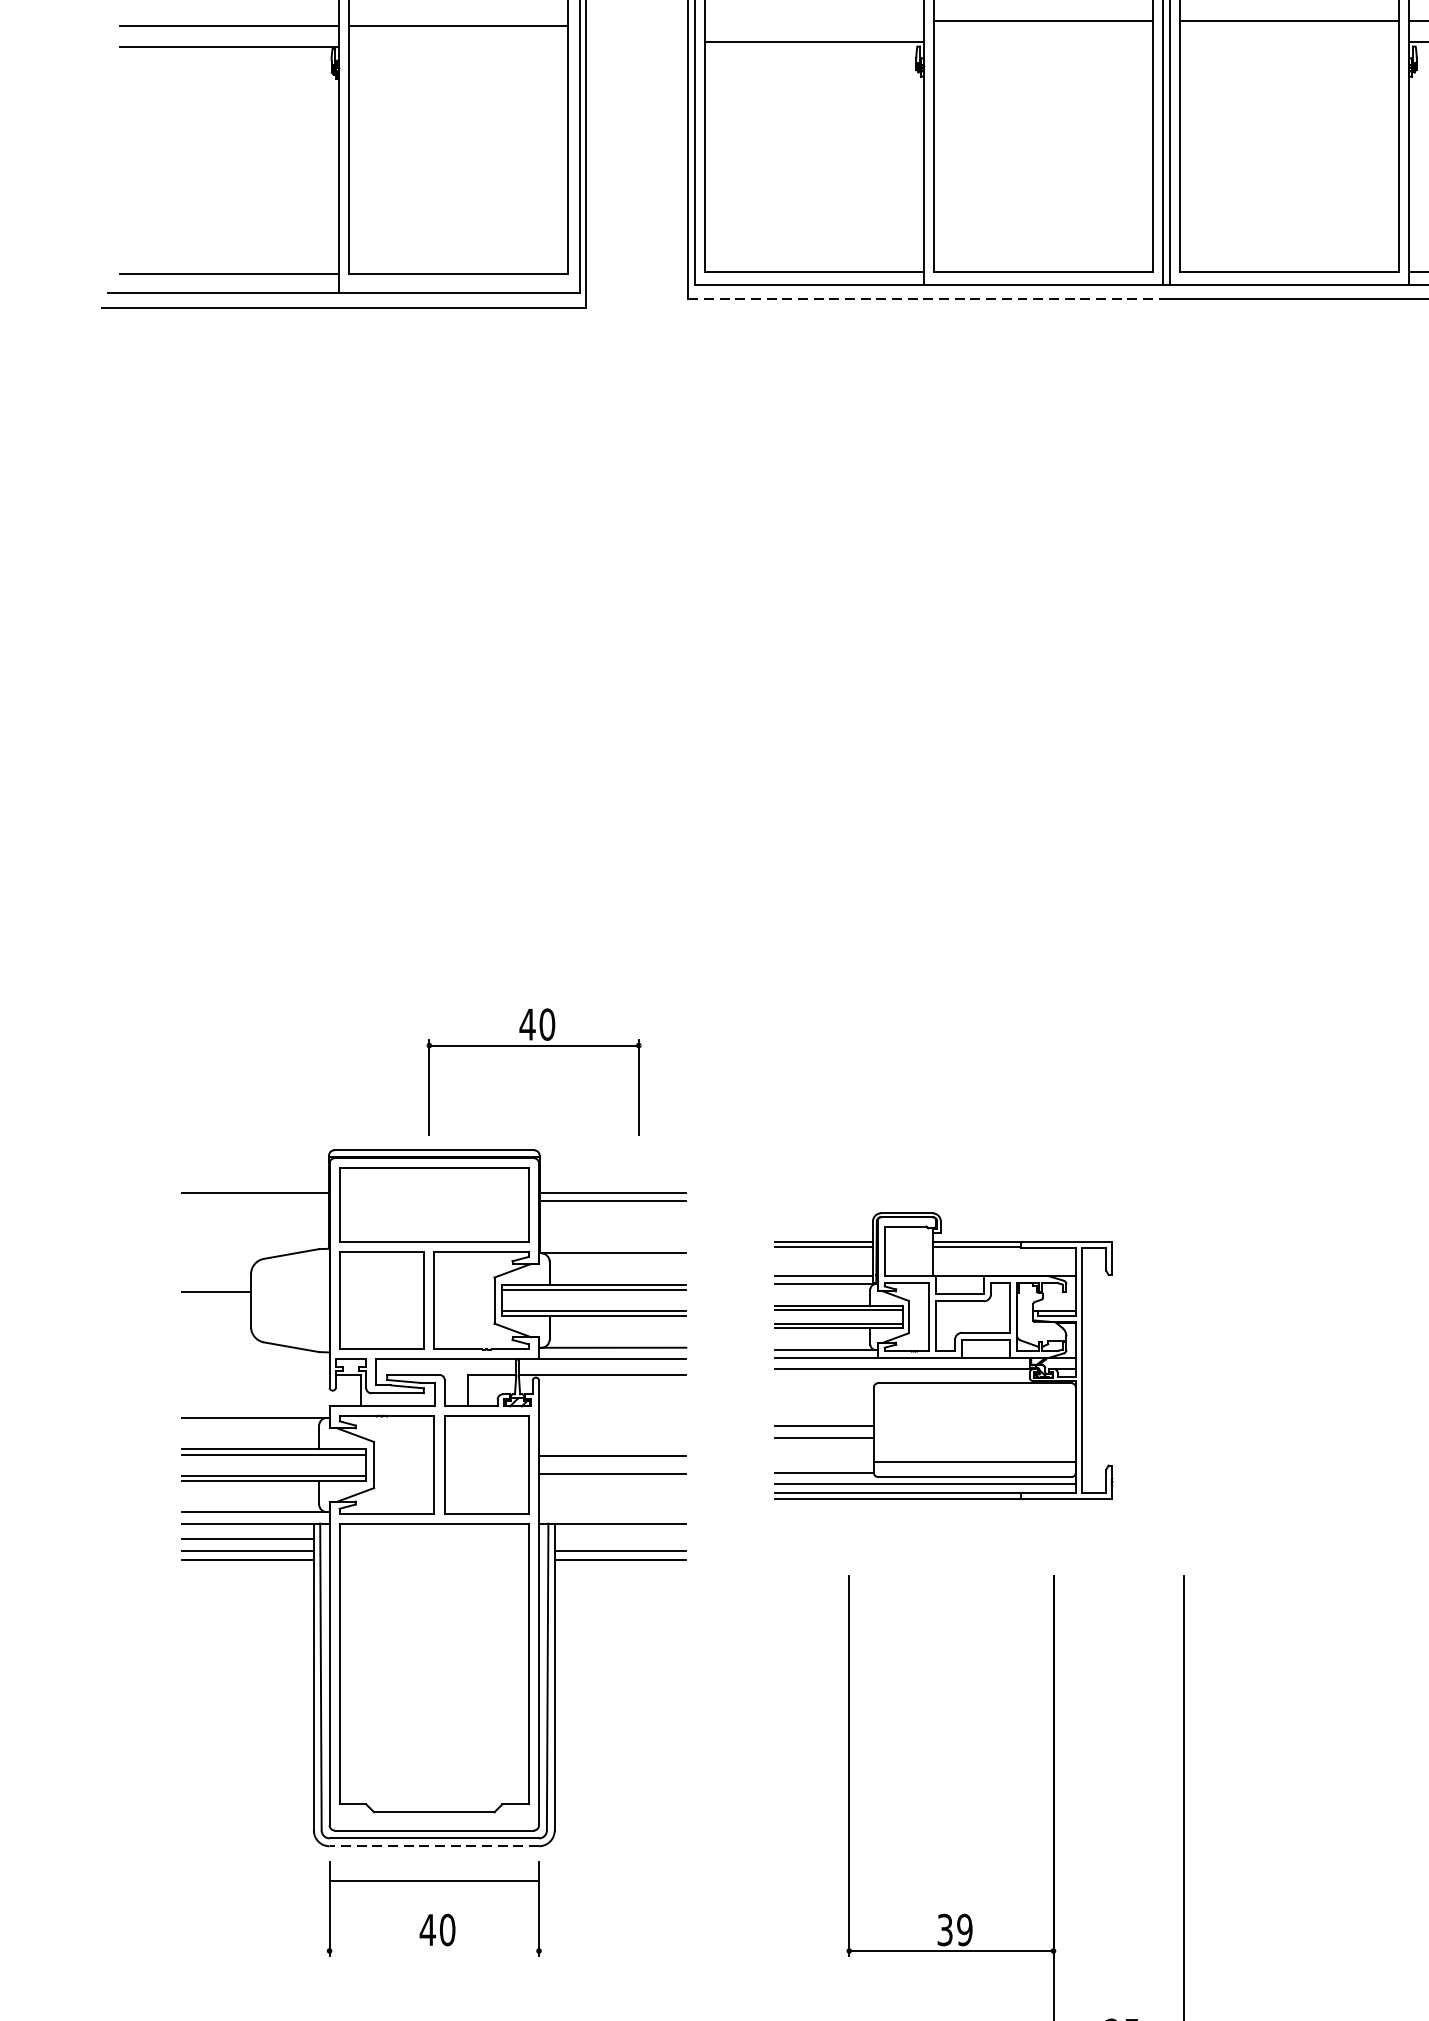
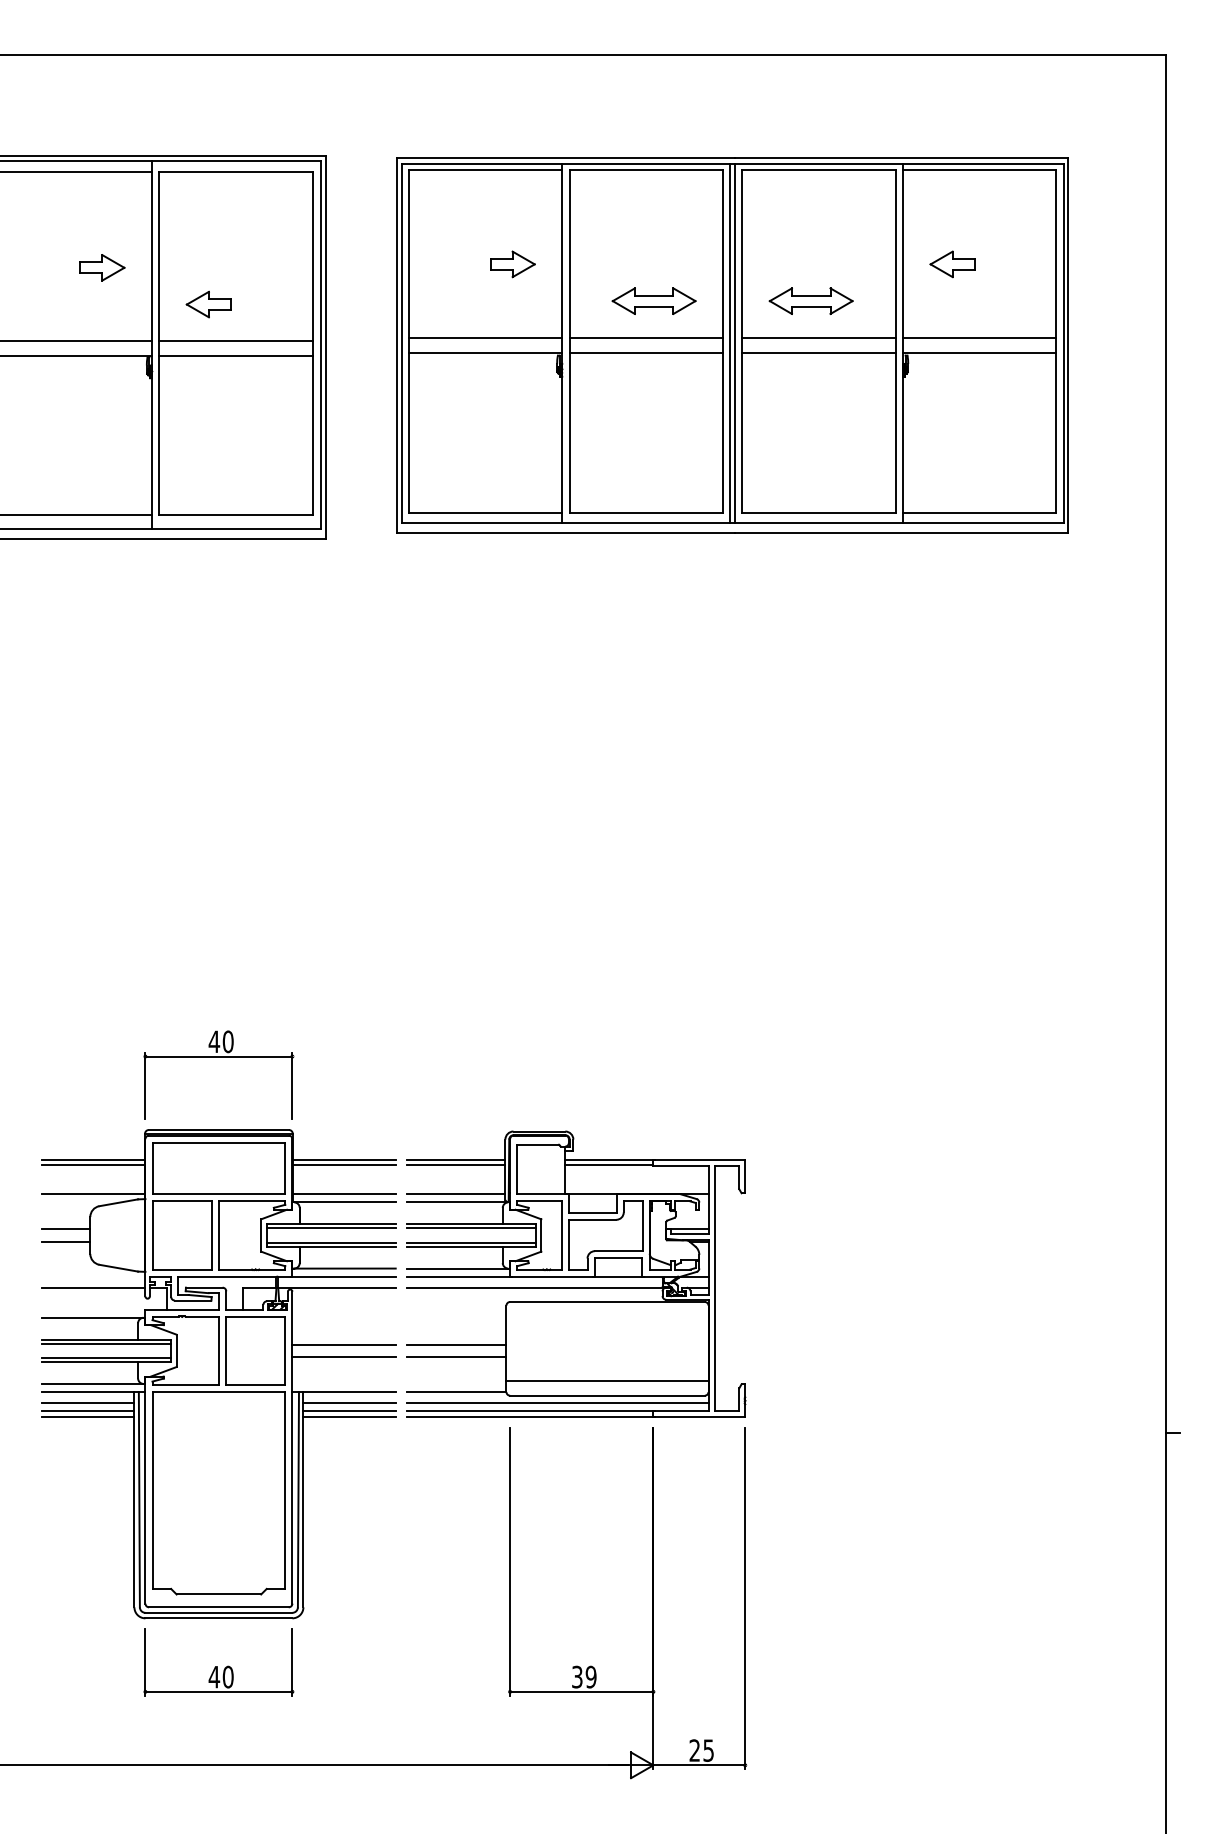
line: (814, 20) -> (485, 337), added
line: (1043, 42) -> (646, 352), added
line: (1288, 42) -> (818, 352), added
line: (457, 47) -> (235, 356), added
line: (929, 298) -> (566, 532), dashed -> solid
part: (533, 1046) -> (218, 1057), moved
line: (255, 1200) -> (93, 1165), added
line: (255, 1242) -> (93, 1194), added
line: (611, 1242) -> (343, 1194), added
line: (217, 1309) -> (66, 1241), added
part: (943, 1354) -> (576, 1273), size x1.43
line: (255, 1374) -> (93, 1287), added
line: (620, 1540) -> (349, 1403), added
line: (433, 1846) -> (218, 1618), dashed -> solid
line: (433, 1880) -> (218, 1691), moved

